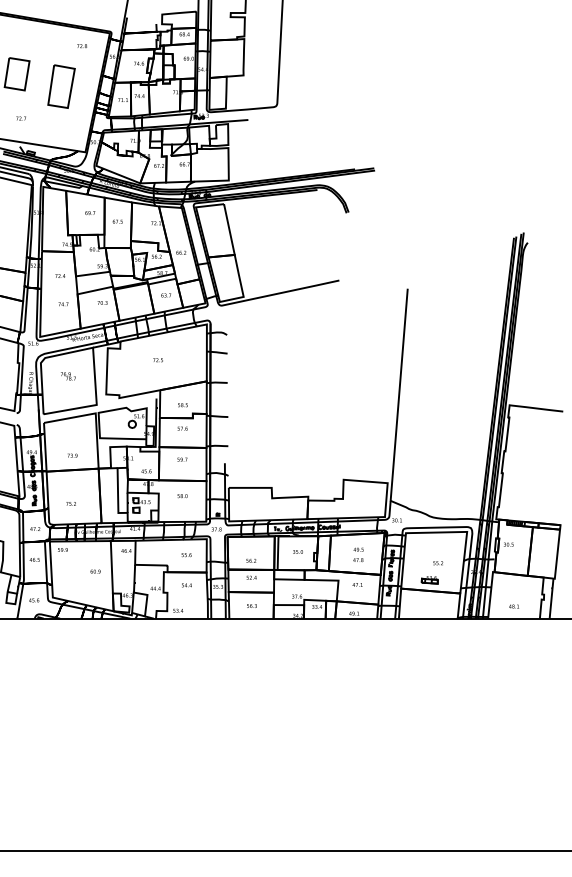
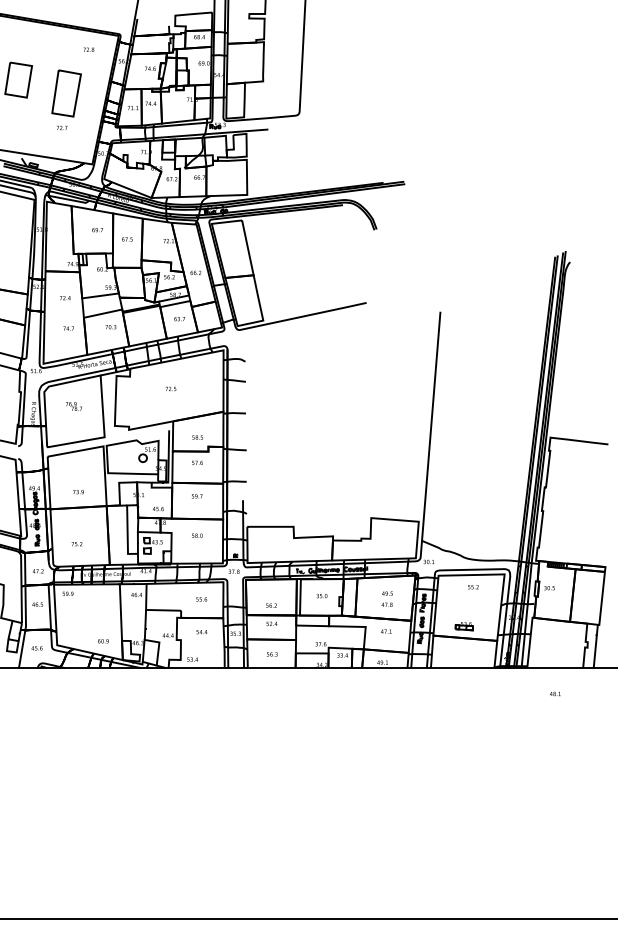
part: (20, 119) -> (61, 128), moved
part: (438, 563) -> (473, 587), moved
part: (95, 571) -> (103, 641), moved
part: (514, 606) -> (555, 693), moved

